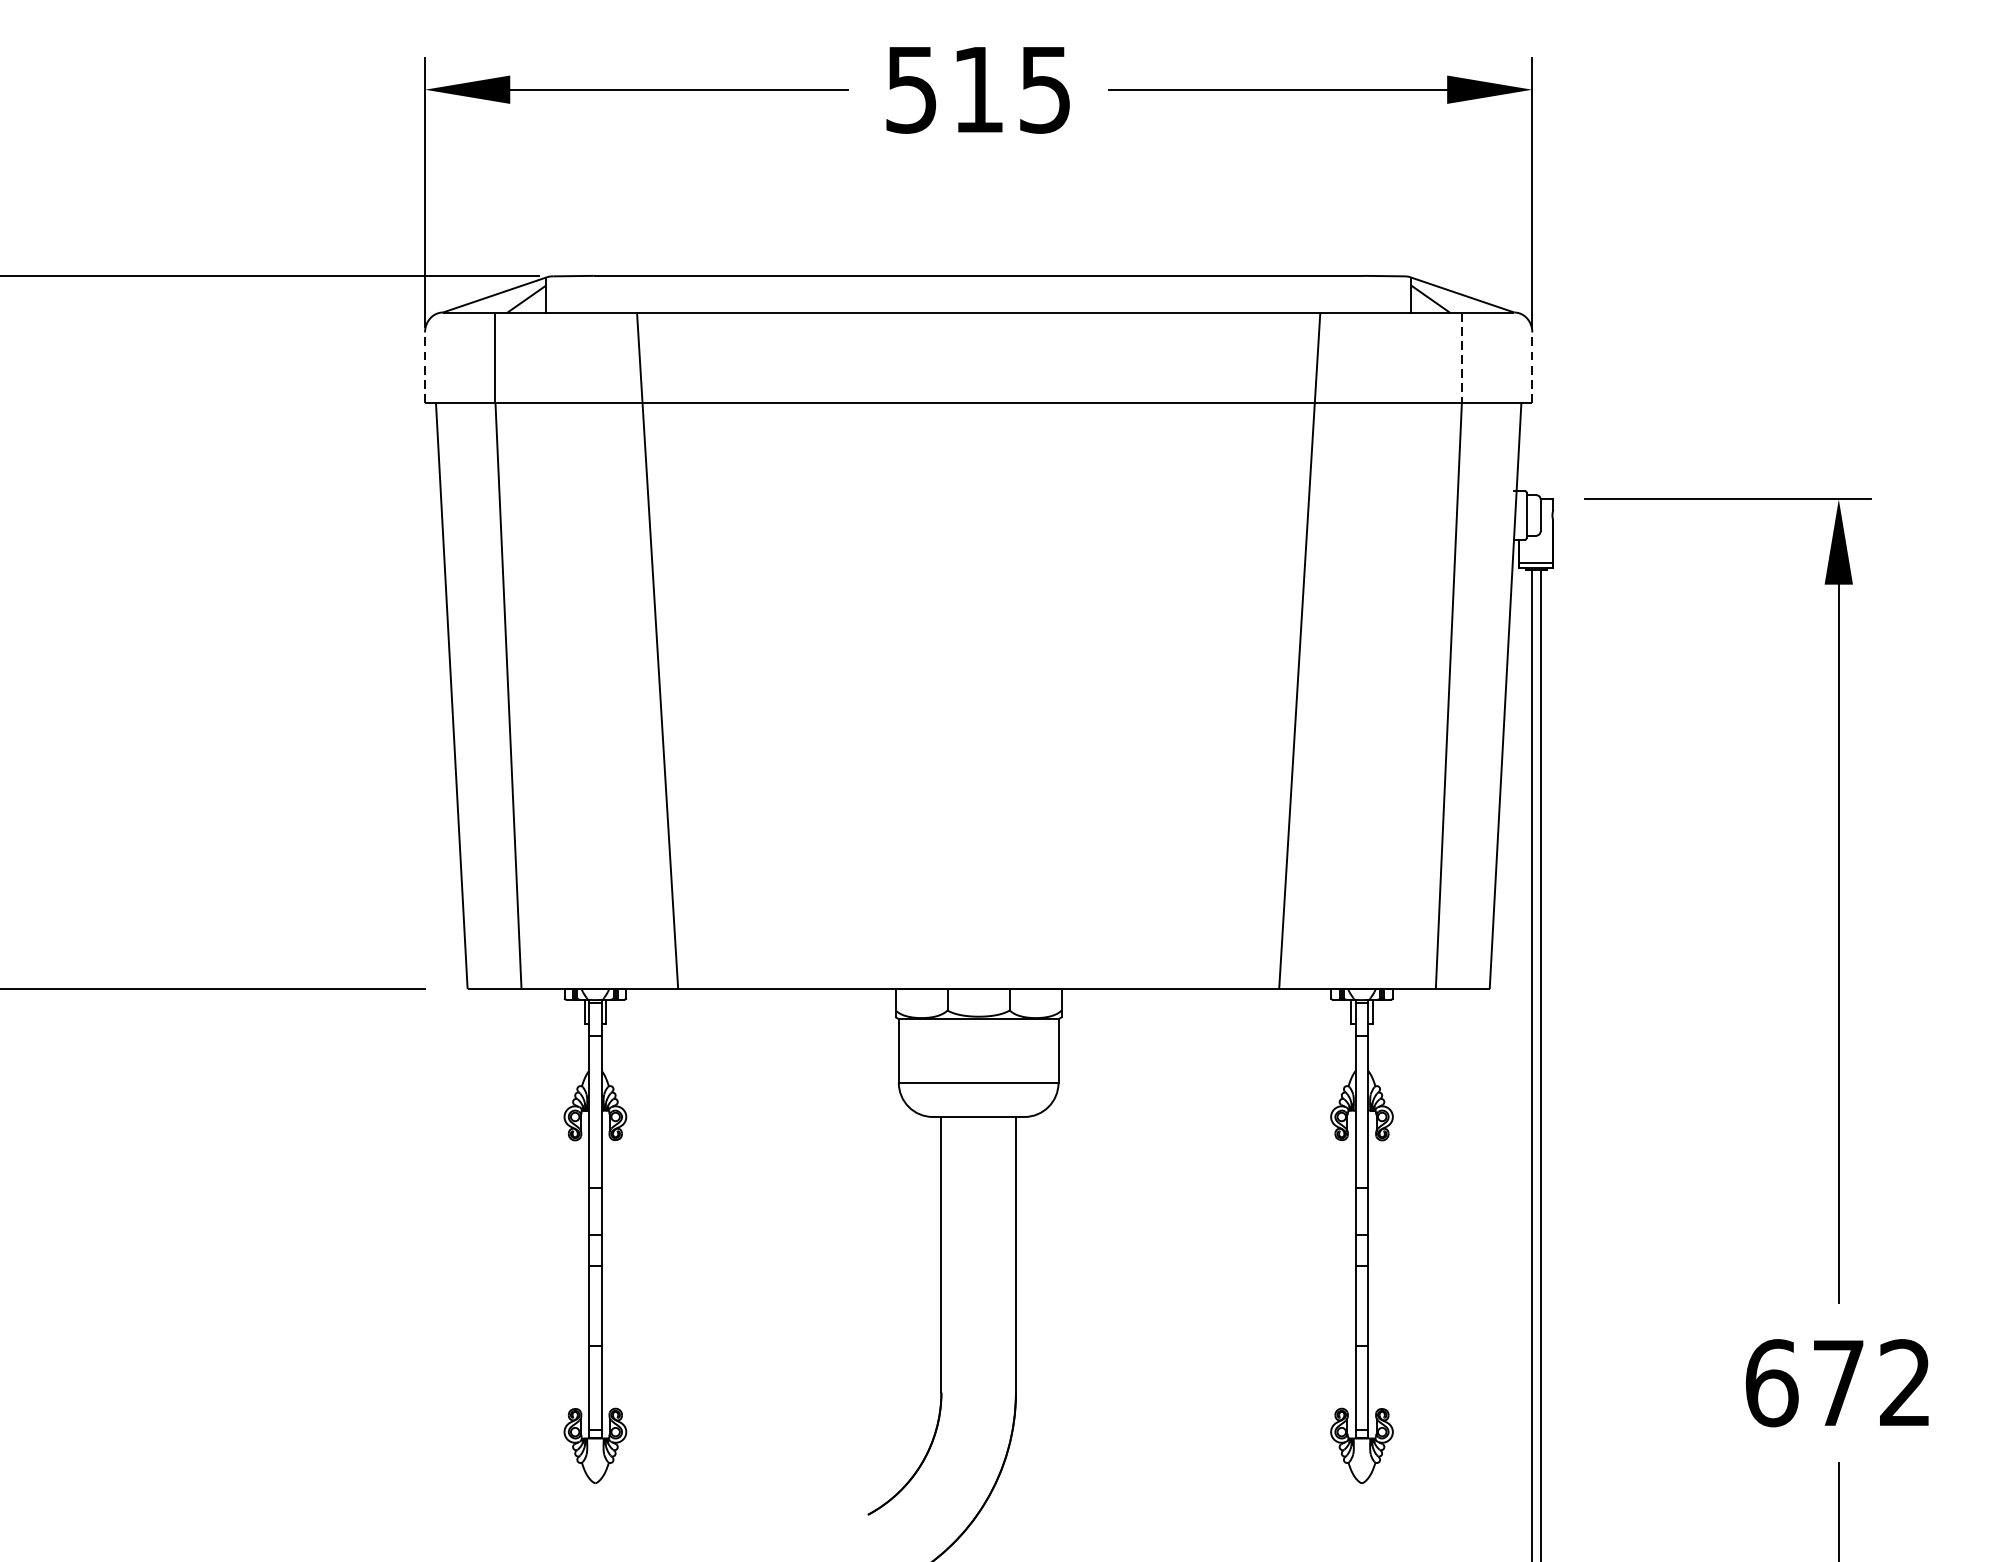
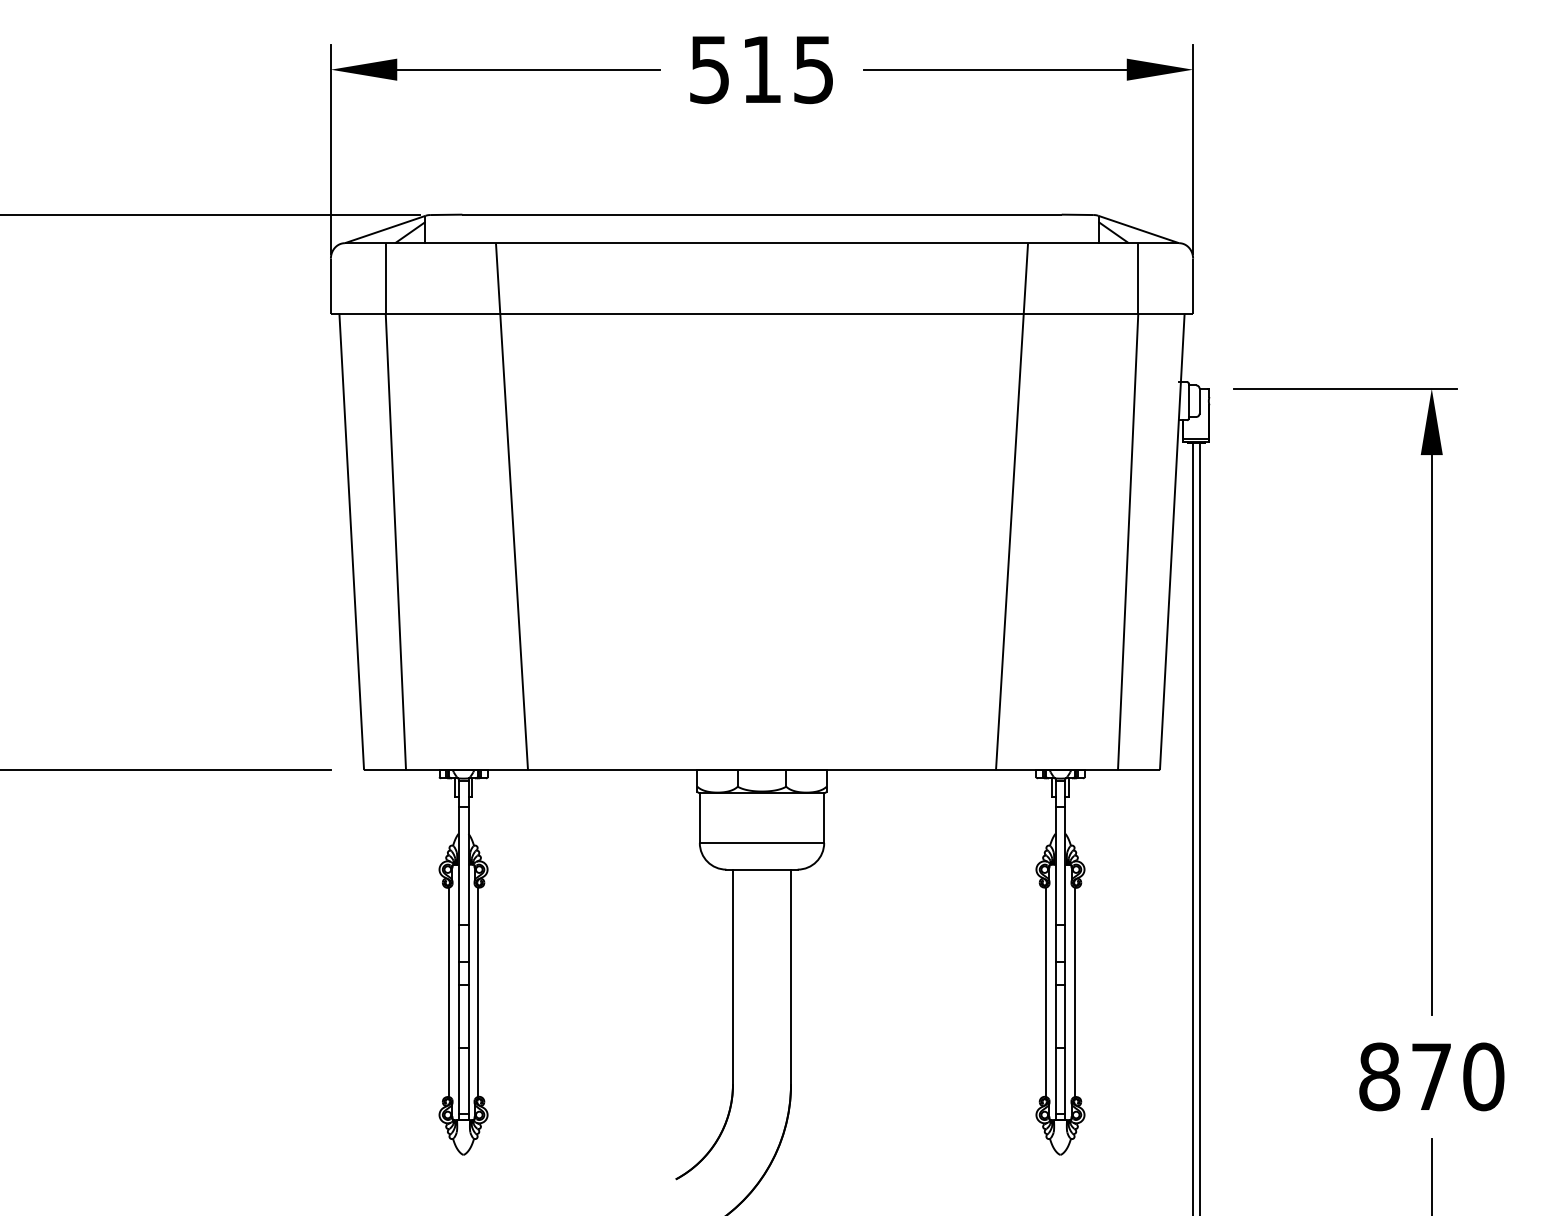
line: (1462, 357) -> (1138, 278), dashed -> solid
line: (424, 366) -> (330, 285), dashed -> solid
line: (1532, 366) -> (1193, 285), dashed -> solid
line: (577, 1274) -> (449, 992), added
line: (613, 1274) -> (477, 992), added
line: (1344, 1274) -> (1046, 992), added
line: (1379, 1274) -> (1074, 992), added
text: (1838, 1382) -> (1431, 1076), 672 -> 870

